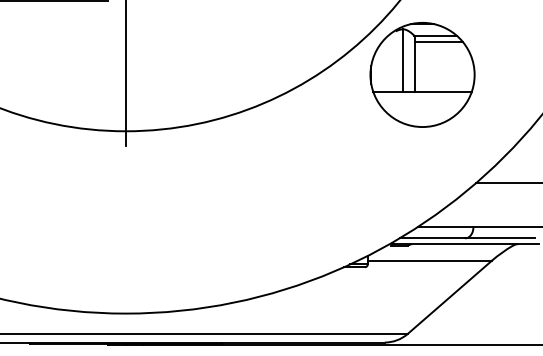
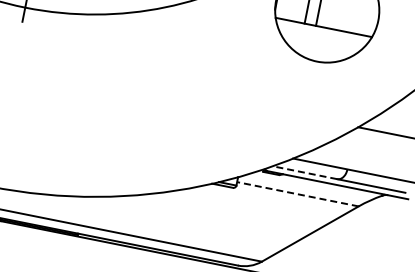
line: (432, 238) -> (304, 172), solid -> dashed
line: (429, 260) -> (297, 193), solid -> dashed

